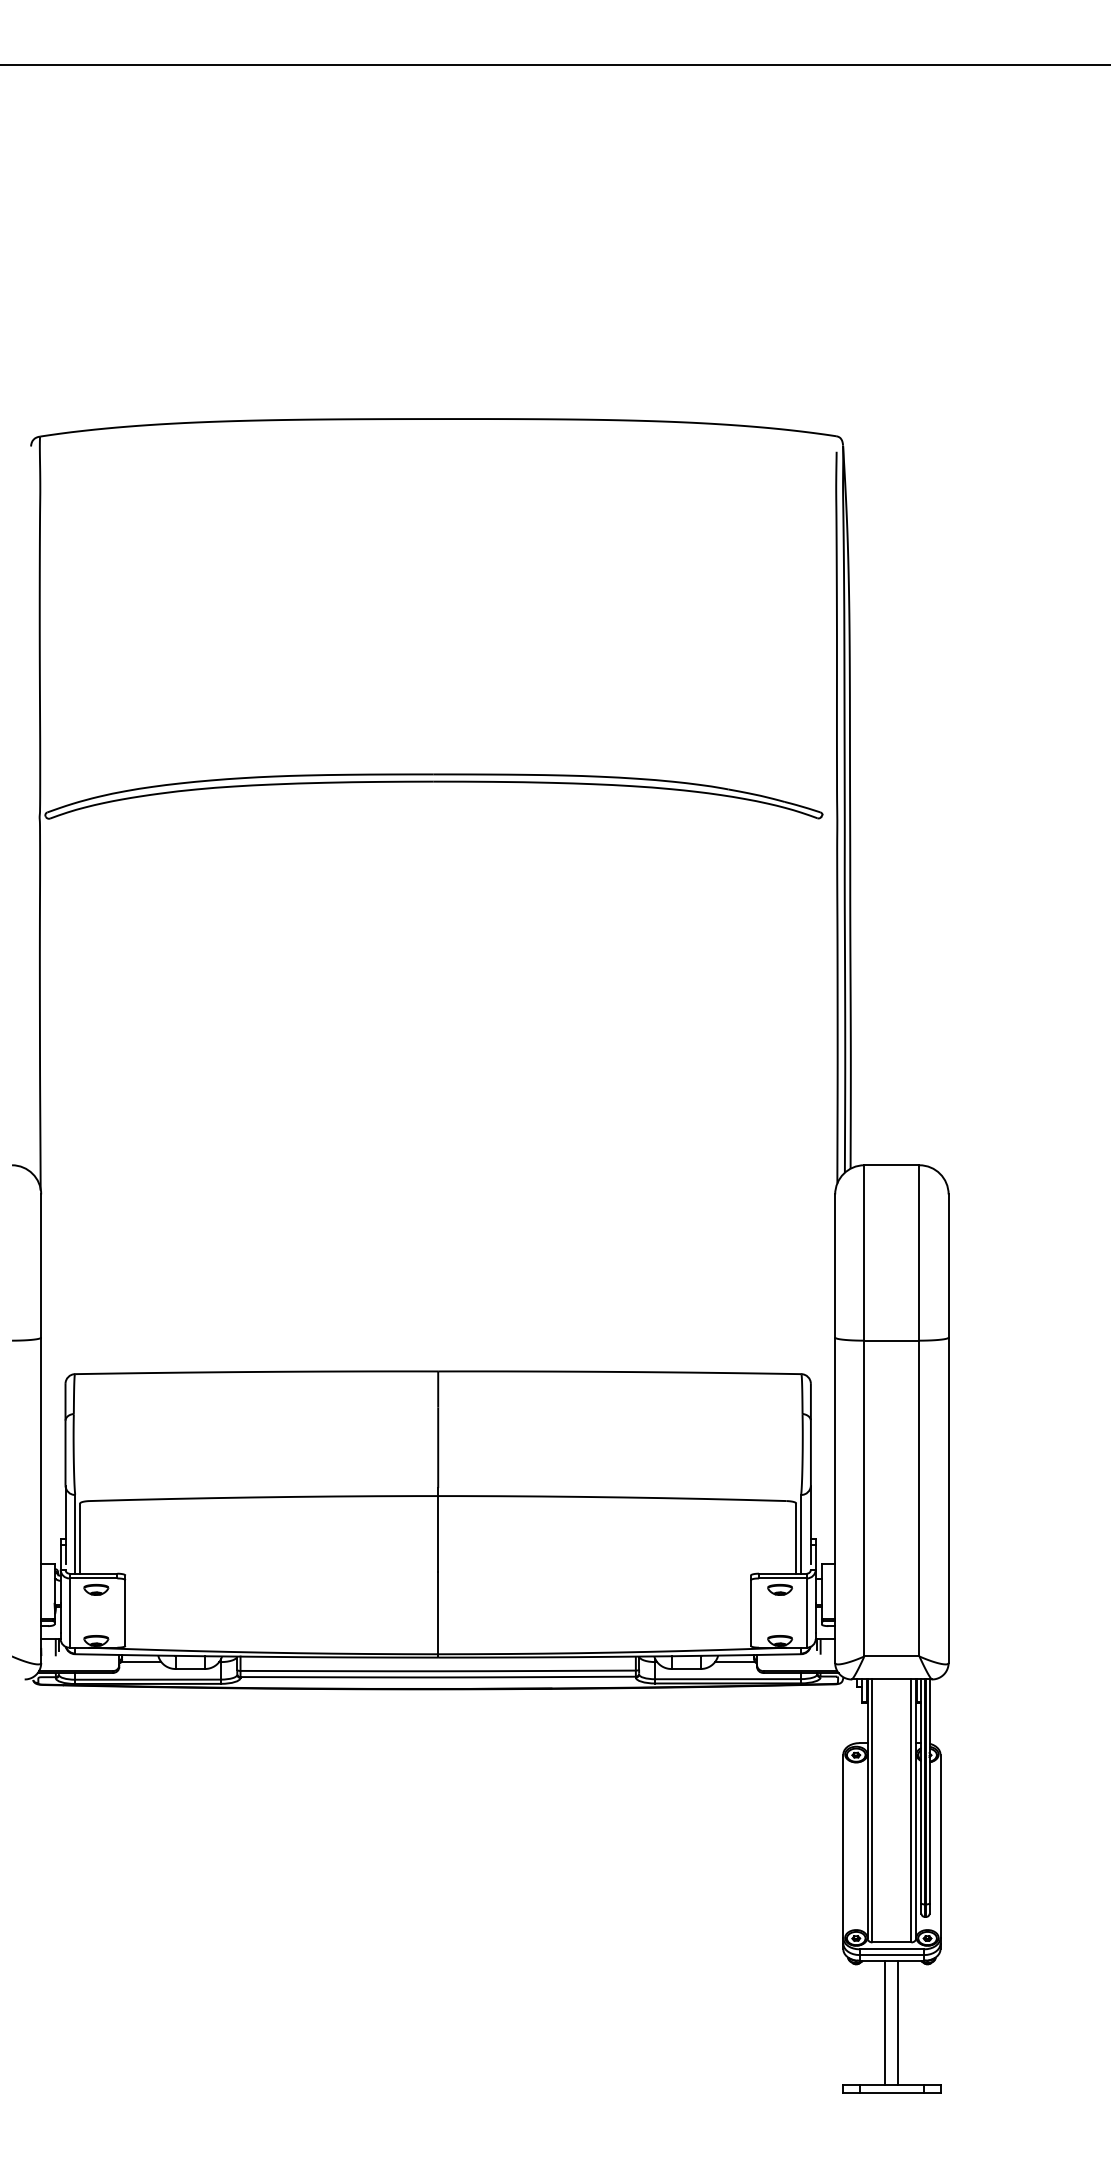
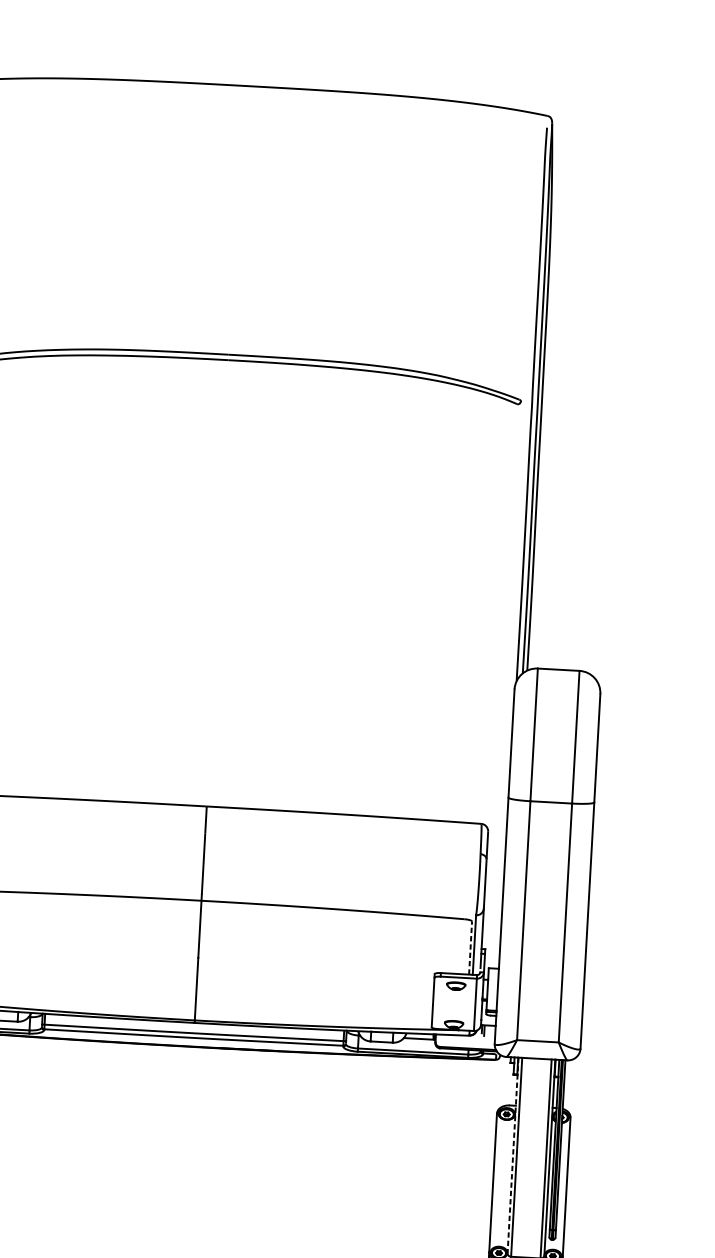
line: (796, 1538) -> (470, 948), solid -> dashed
line: (867, 1809) -> (512, 1156), solid -> dashed

